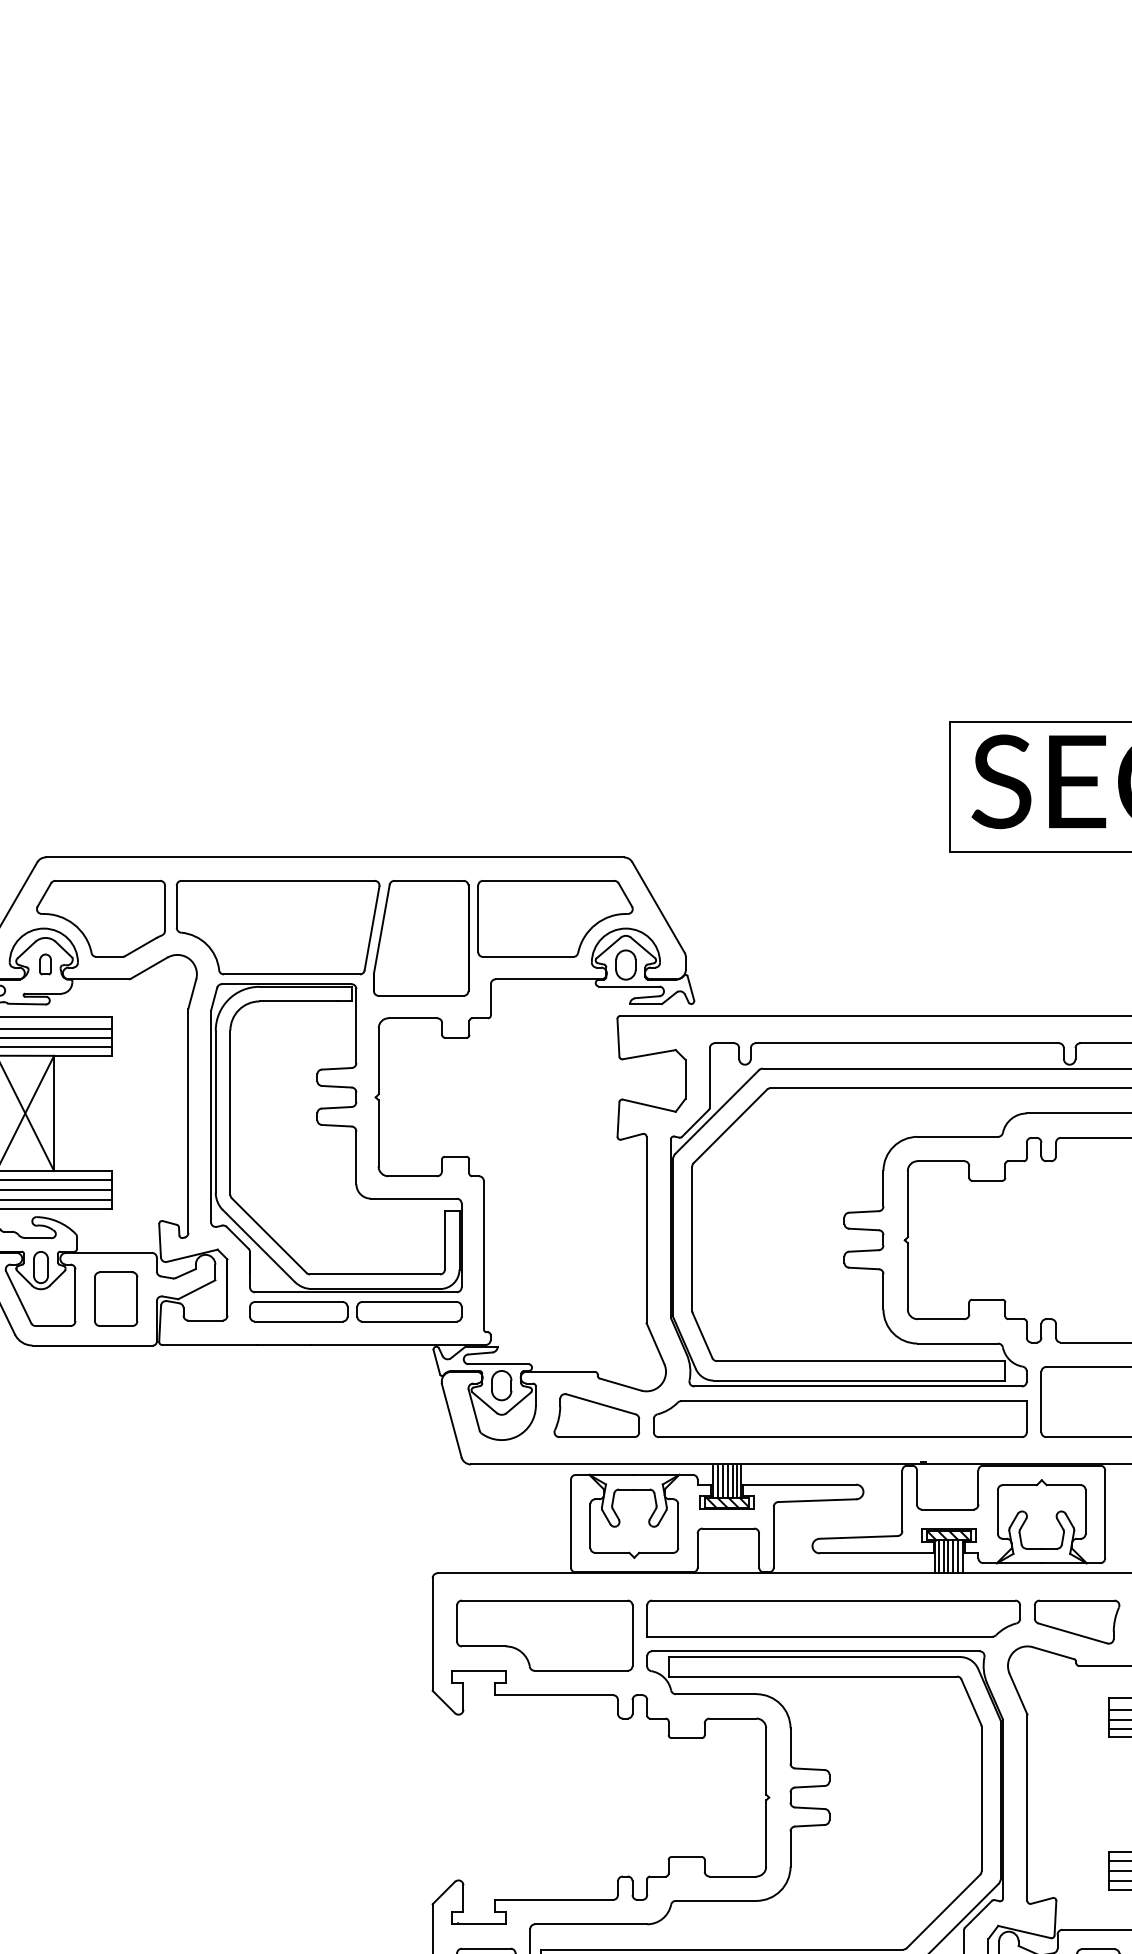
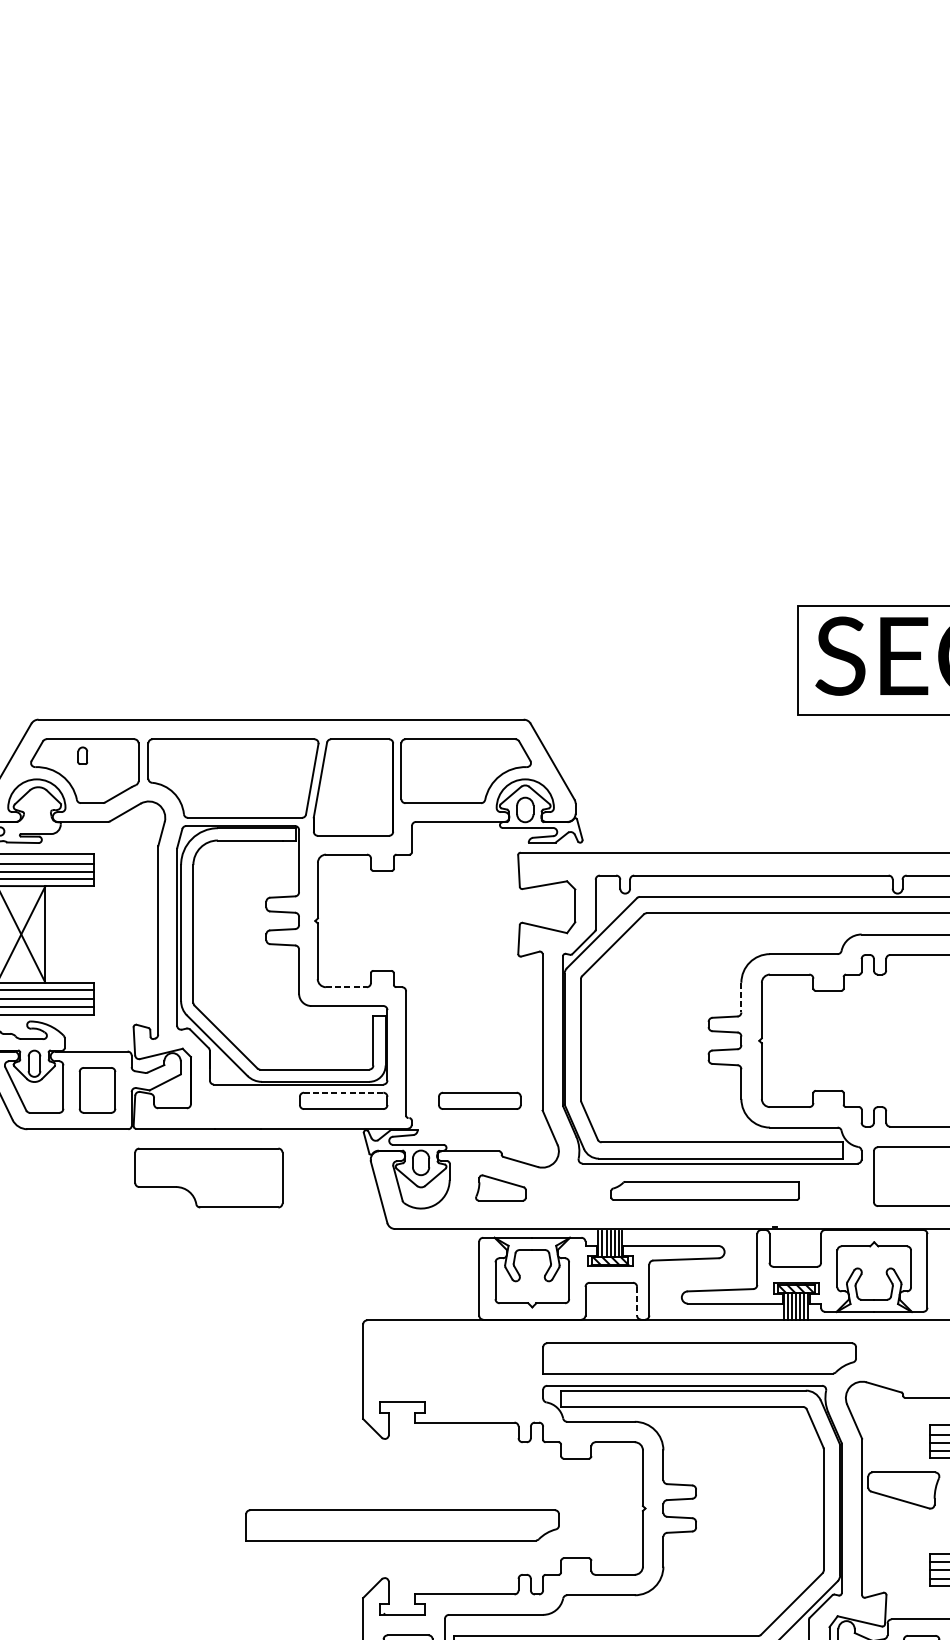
part: (45, 964) -> (82, 755), moved
line: (413, 1176) -> (347, 987), solid -> dashed
line: (883, 1188) -> (741, 997), solid -> dashed
line: (409, 1302) -> (343, 1093), solid -> dashed
part: (298, 1311) -> (479, 1100), moved
part: (596, 1415) -> (500, 1187), size x0.7
part: (840, 1418) -> (705, 1190), size x0.6
line: (759, 1550) -> (637, 1301), solid -> dashed
part: (1077, 1621) -> (904, 1490), moved
part: (544, 1635) -> (208, 1177), moved
part: (479, 1817) -> (402, 1525), added

